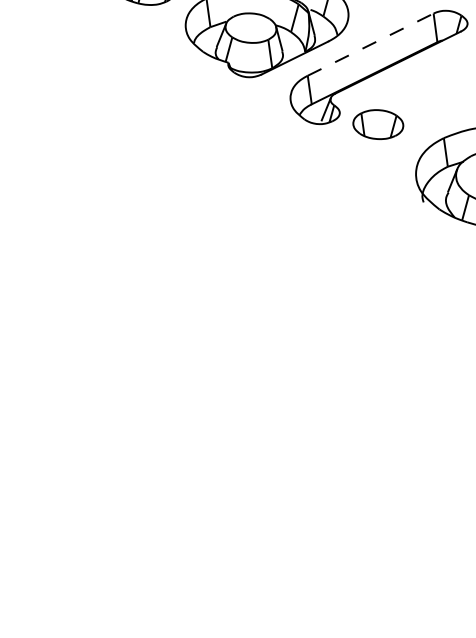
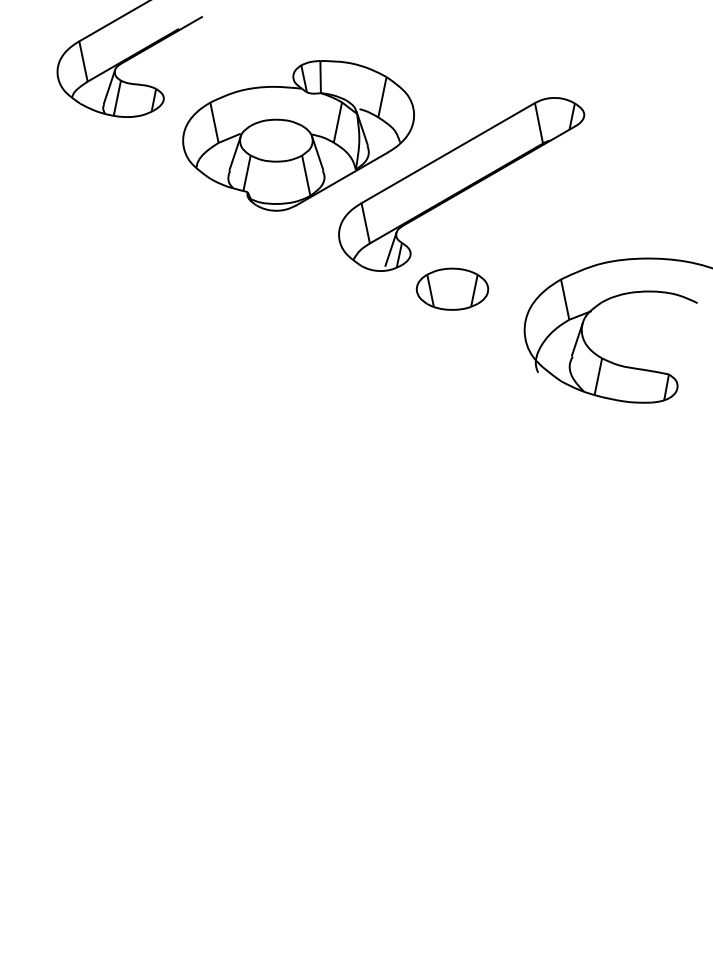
line: (370, 44) -> (448, 152), dashed -> solid
part: (378, 124) -> (452, 288), moved

